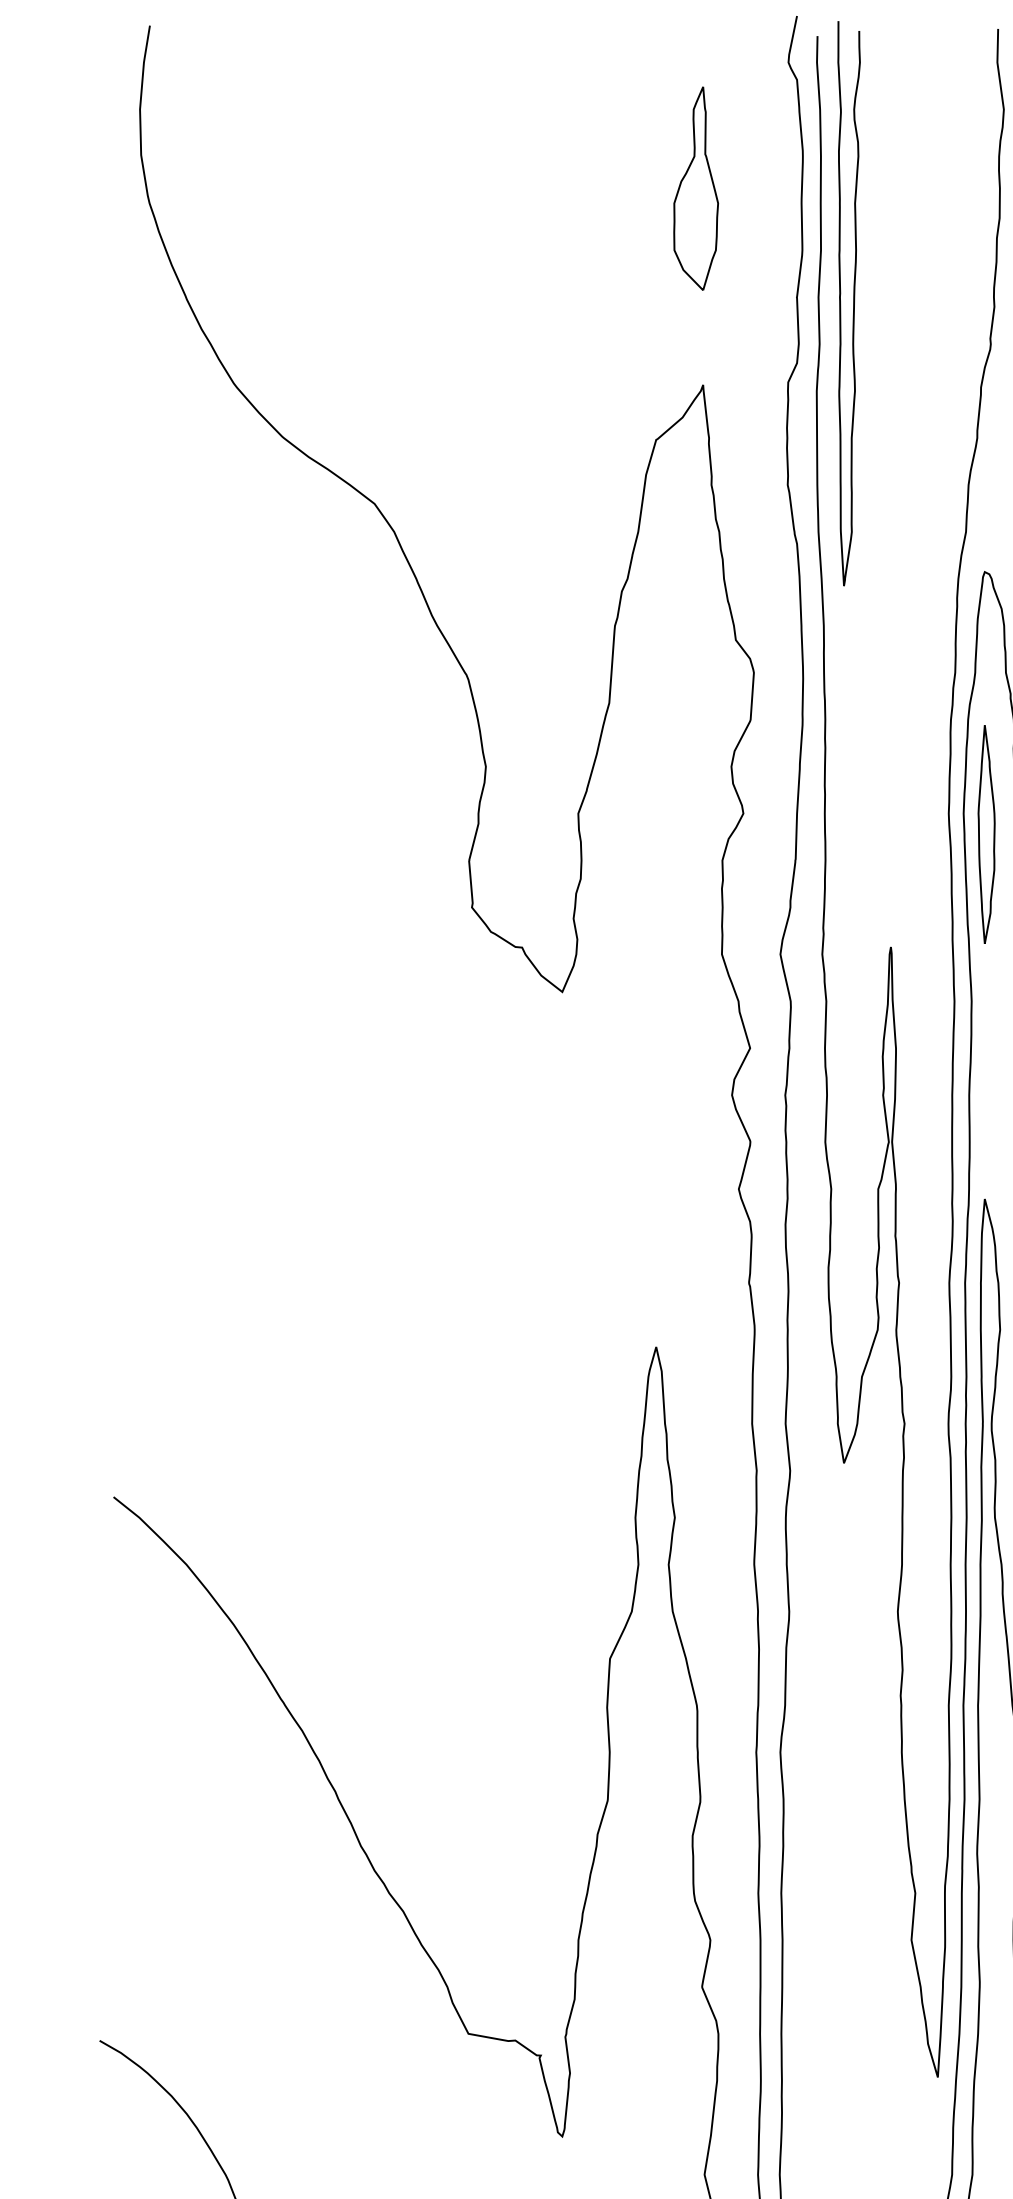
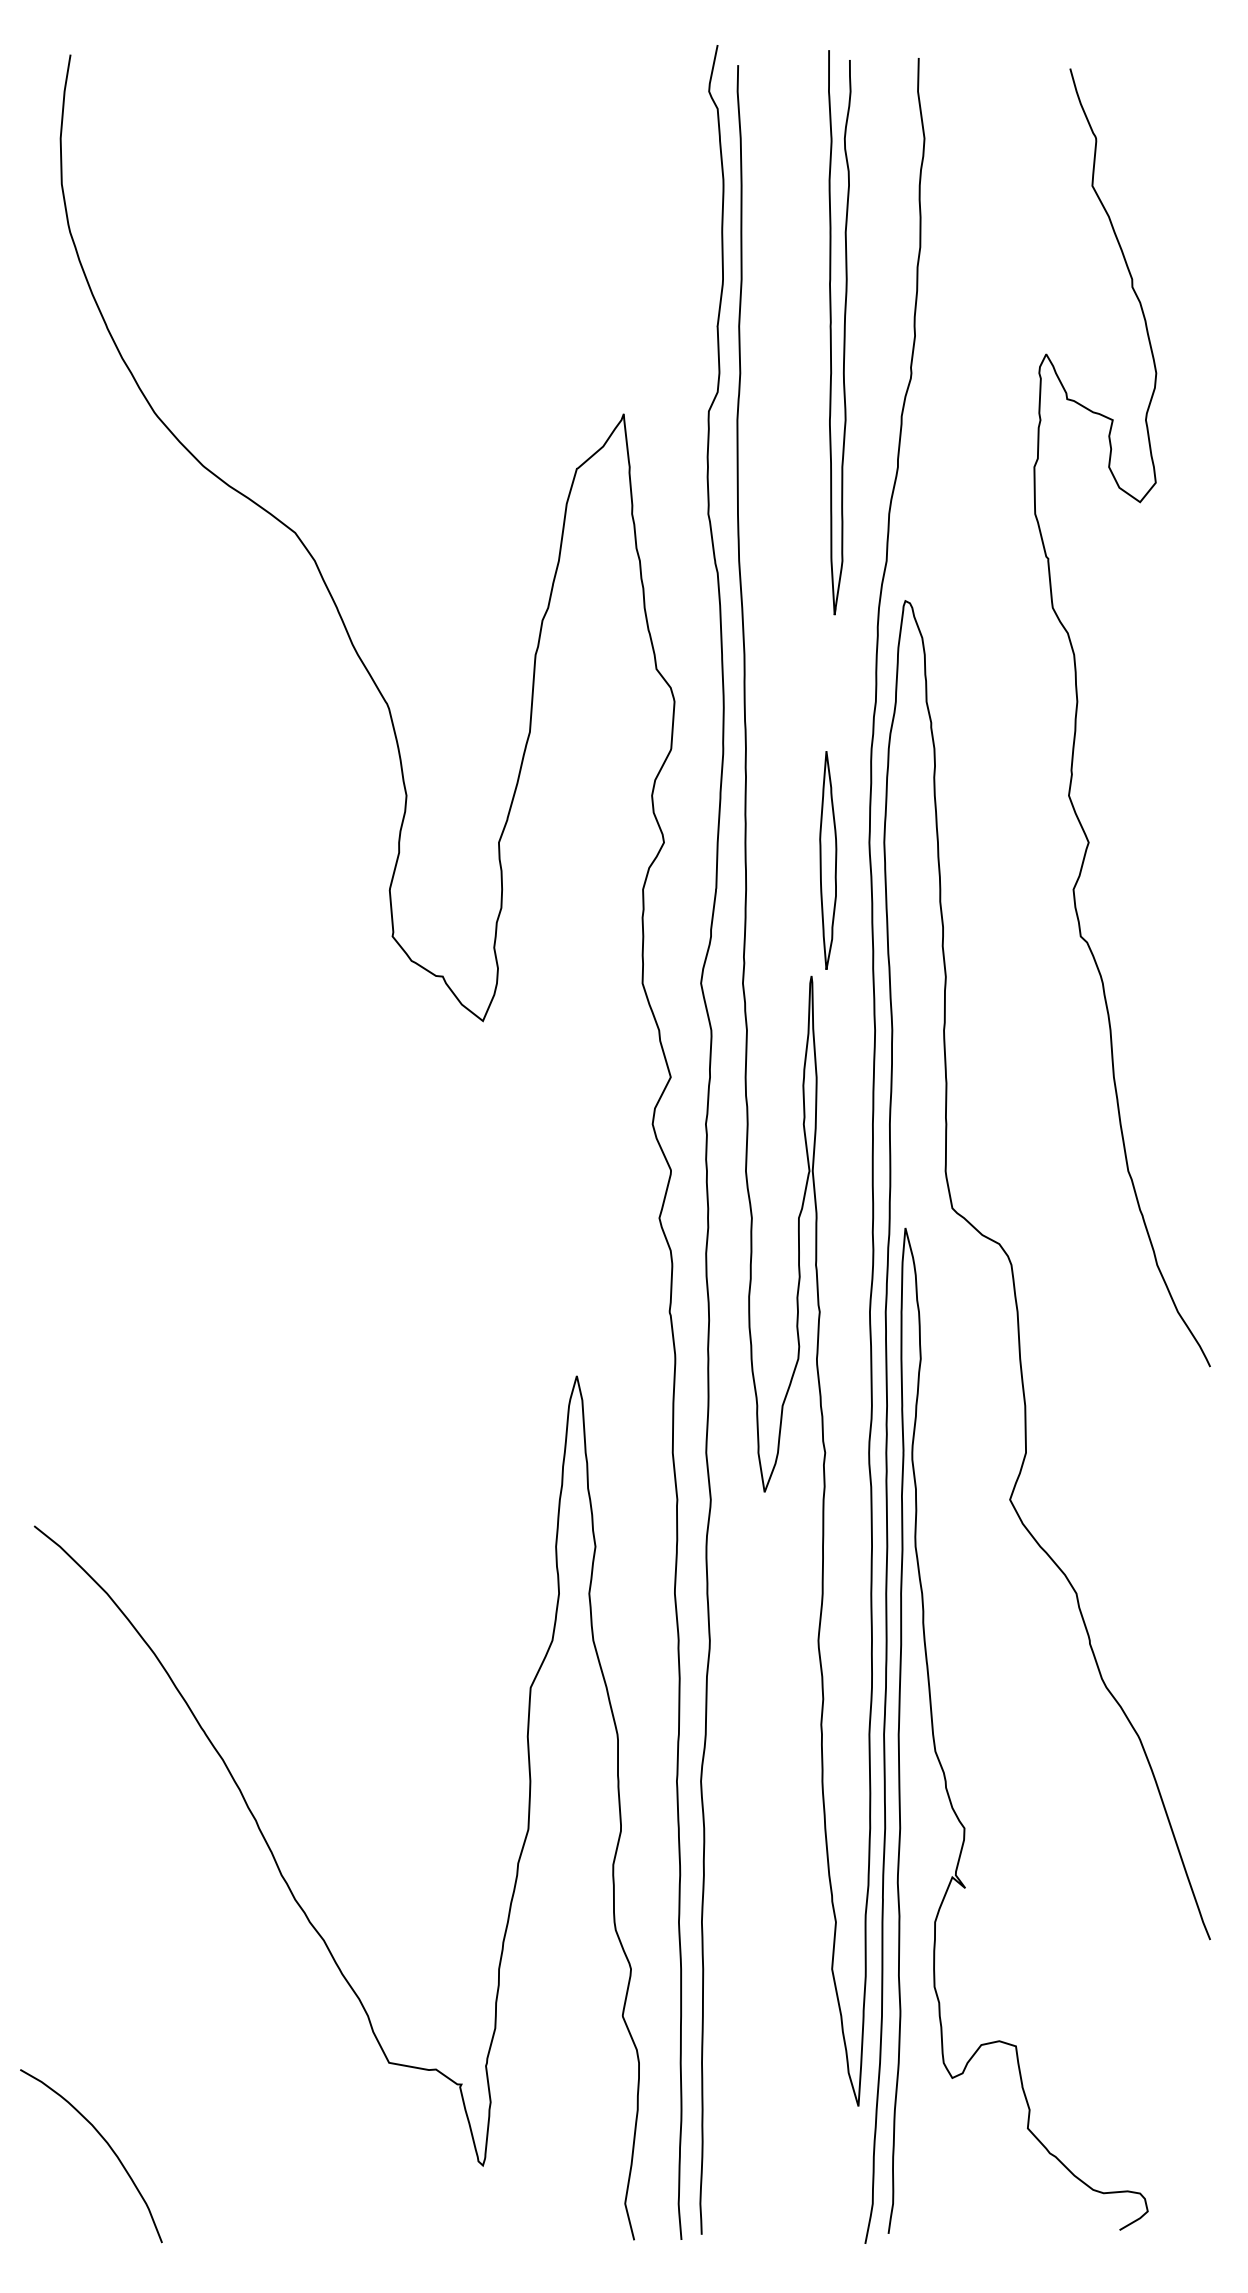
part: (695, 188) -> (616, 217), removed
curve: (852, 303) -> (843, 332), moved
part: (986, 834) -> (828, 860), moved

